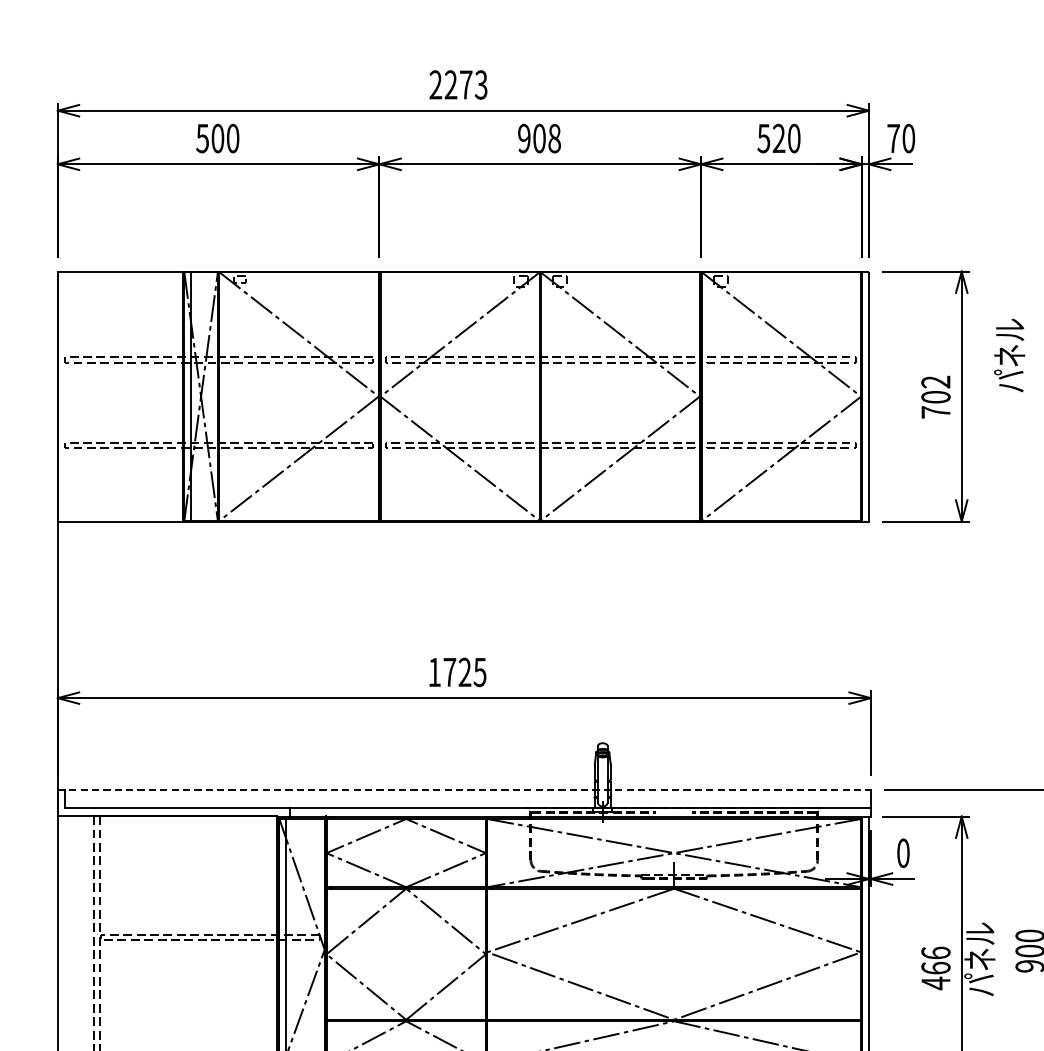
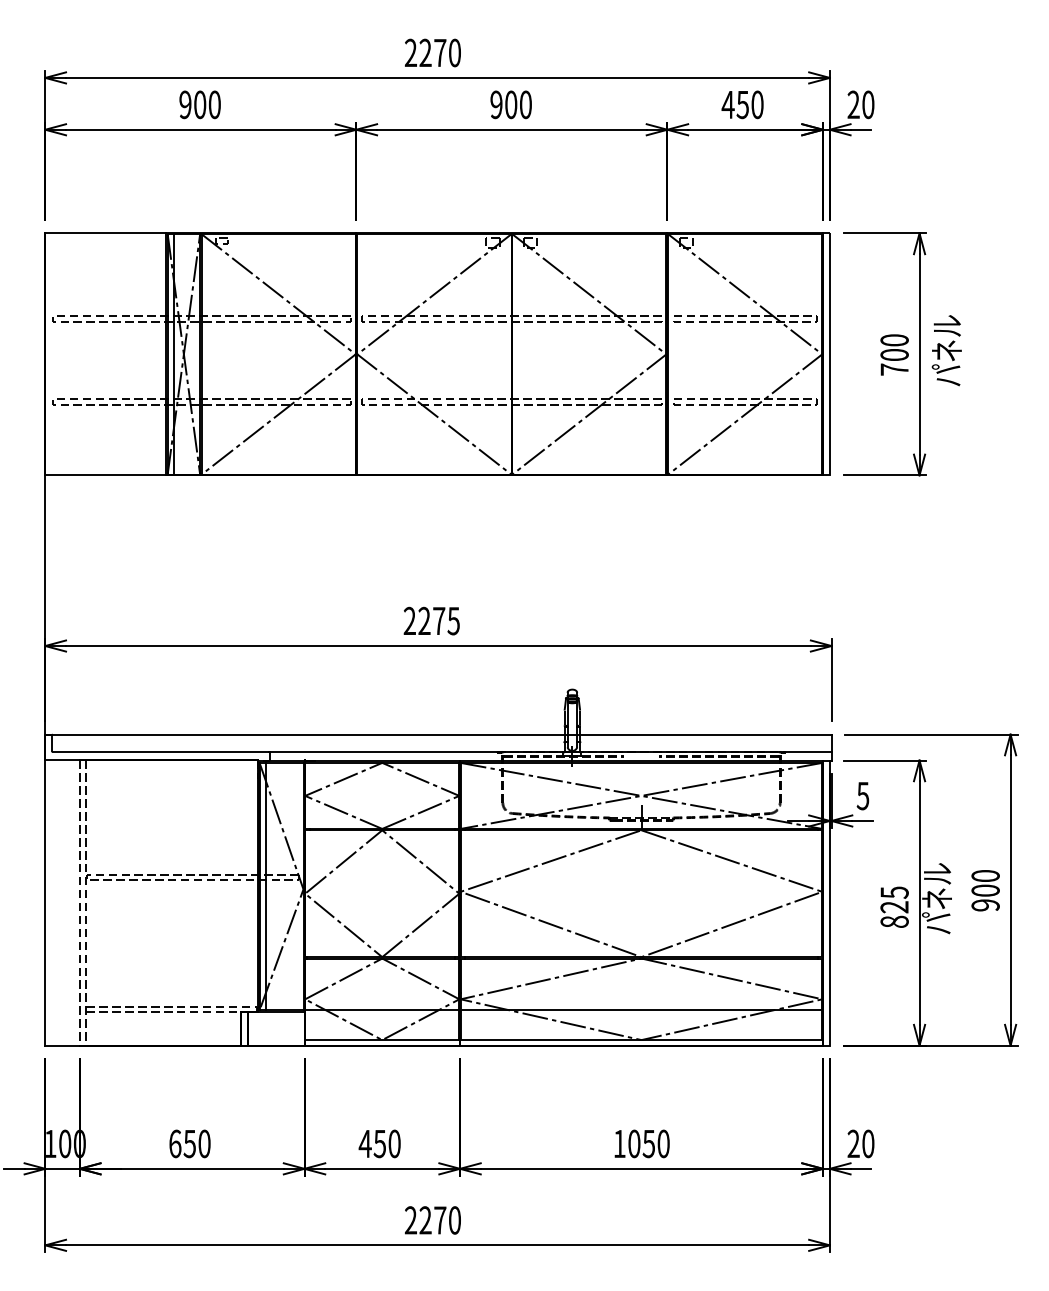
text: (480, 84) -> (454, 52), 2273 -> 2270
text: (202, 138) -> (185, 104), 500 -> 900
text: (554, 138) -> (525, 104), 908 -> 900
text: (770, 138) -> (734, 104), 520 -> 450
text: (893, 138) -> (853, 104), 70 -> 20
text: (1009, 355) -> (946, 350), moved
text: (935, 382) -> (894, 340), 702 -> 700
text: (449, 671) -> (424, 620), 1725 -> 2275
line: (464, 789) -> (438, 734), dashed -> solid
text: (902, 852) -> (862, 795), 0 -> 5
text: (935, 968) -> (894, 907), 466 -> 825

